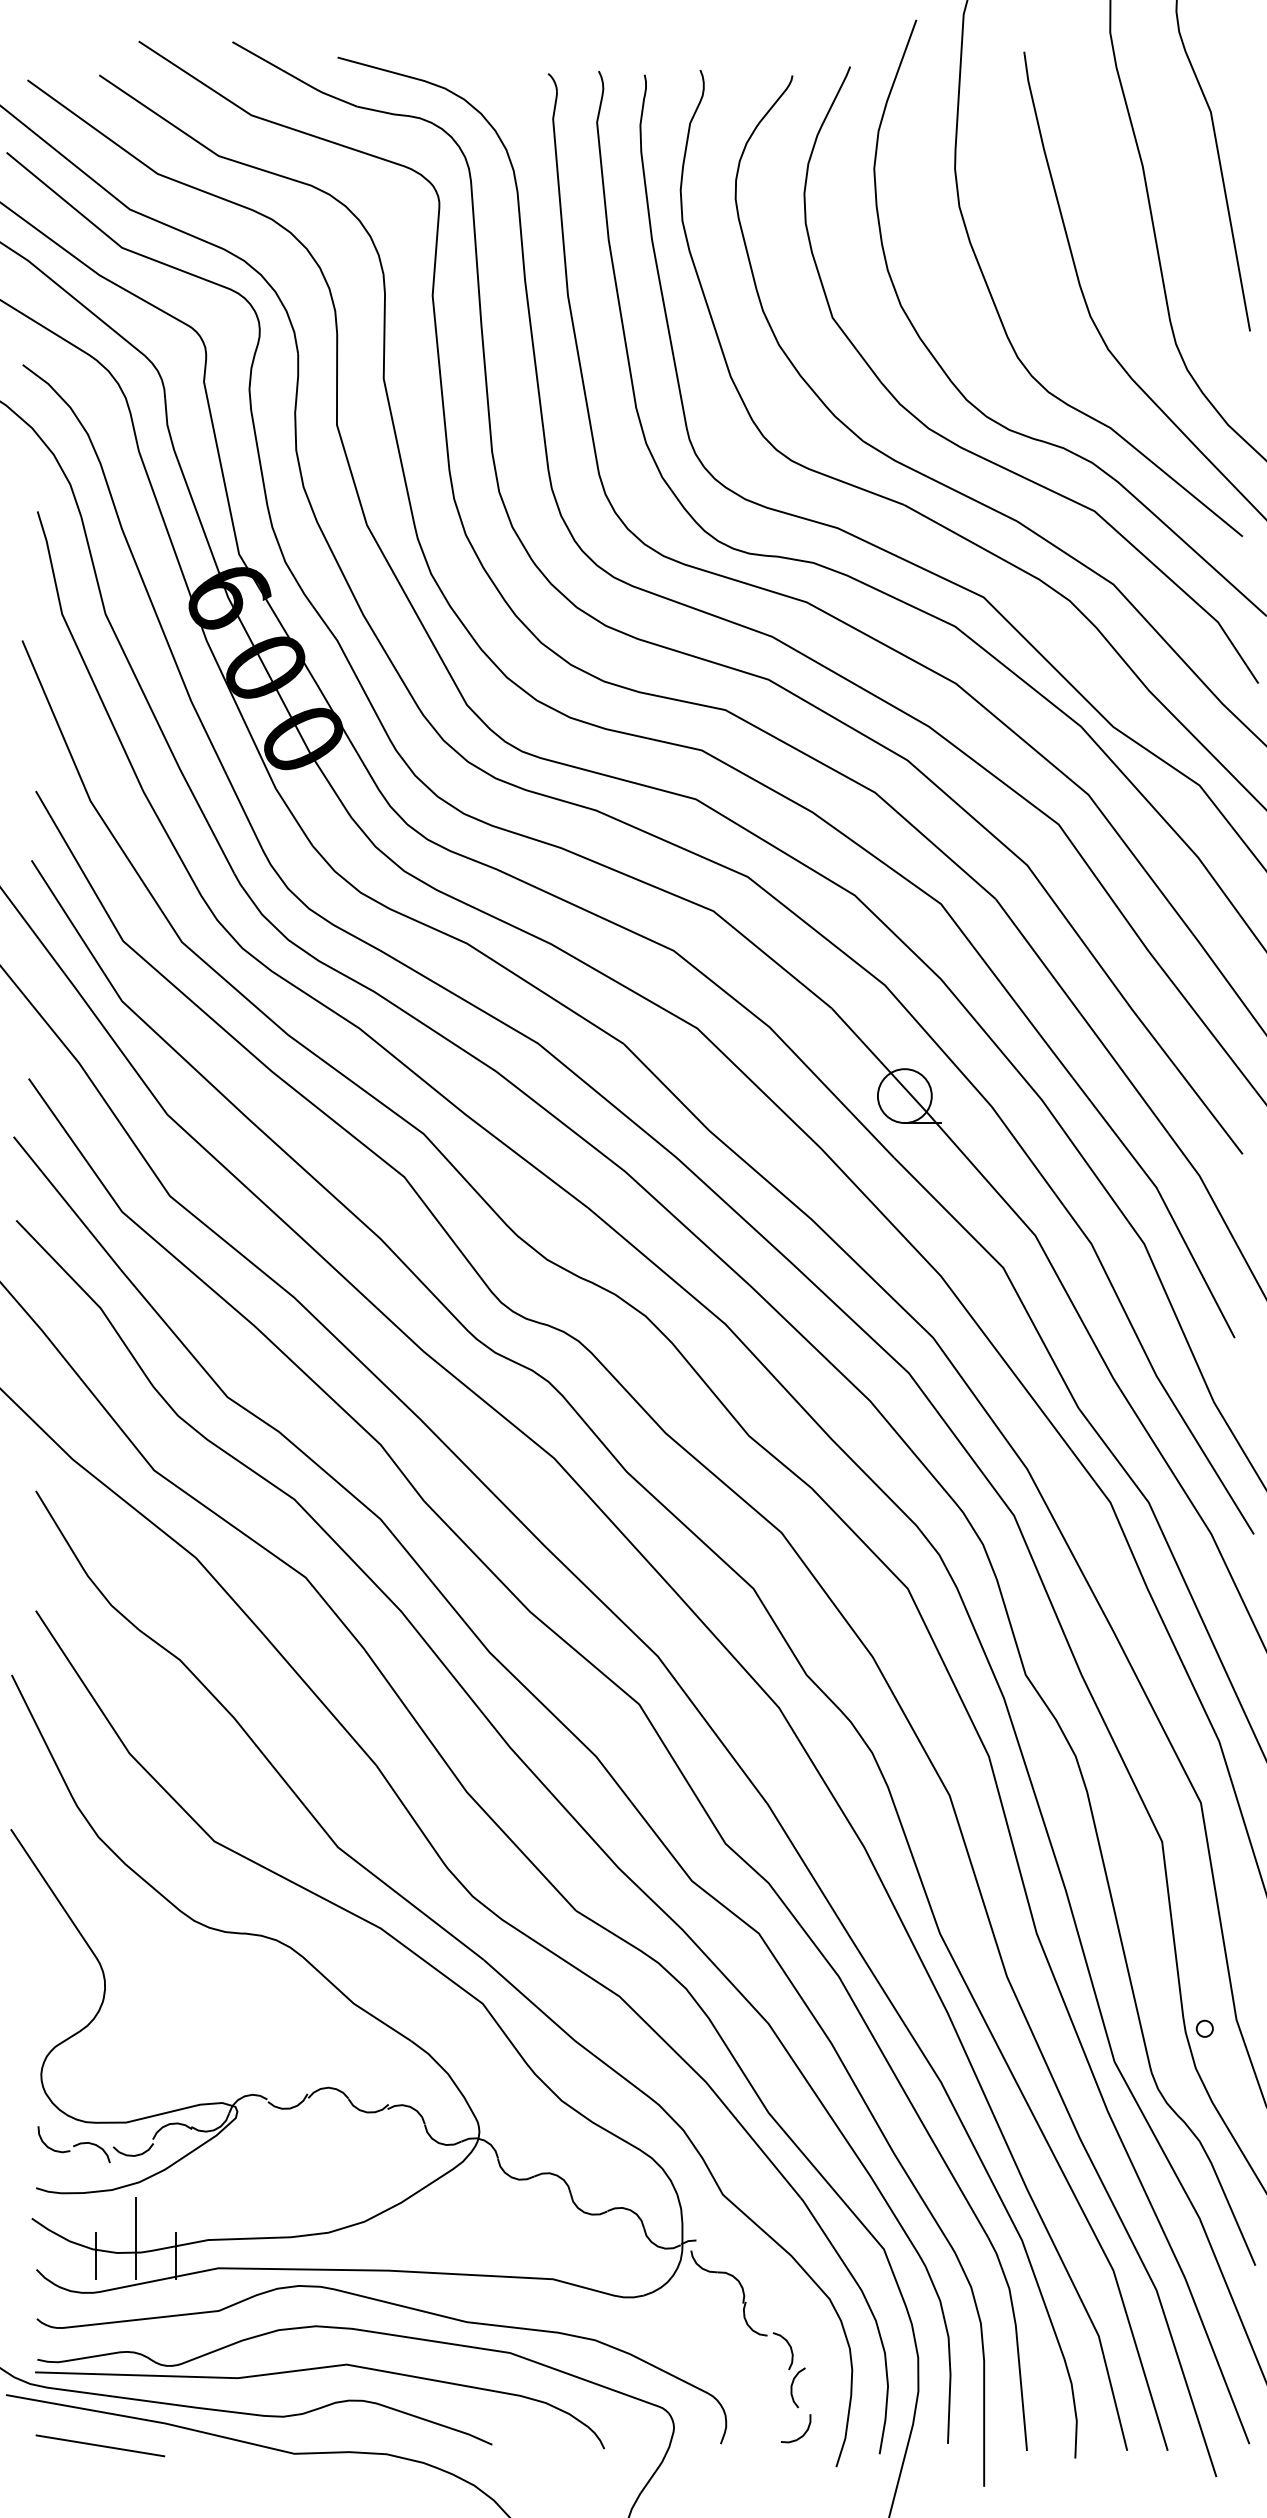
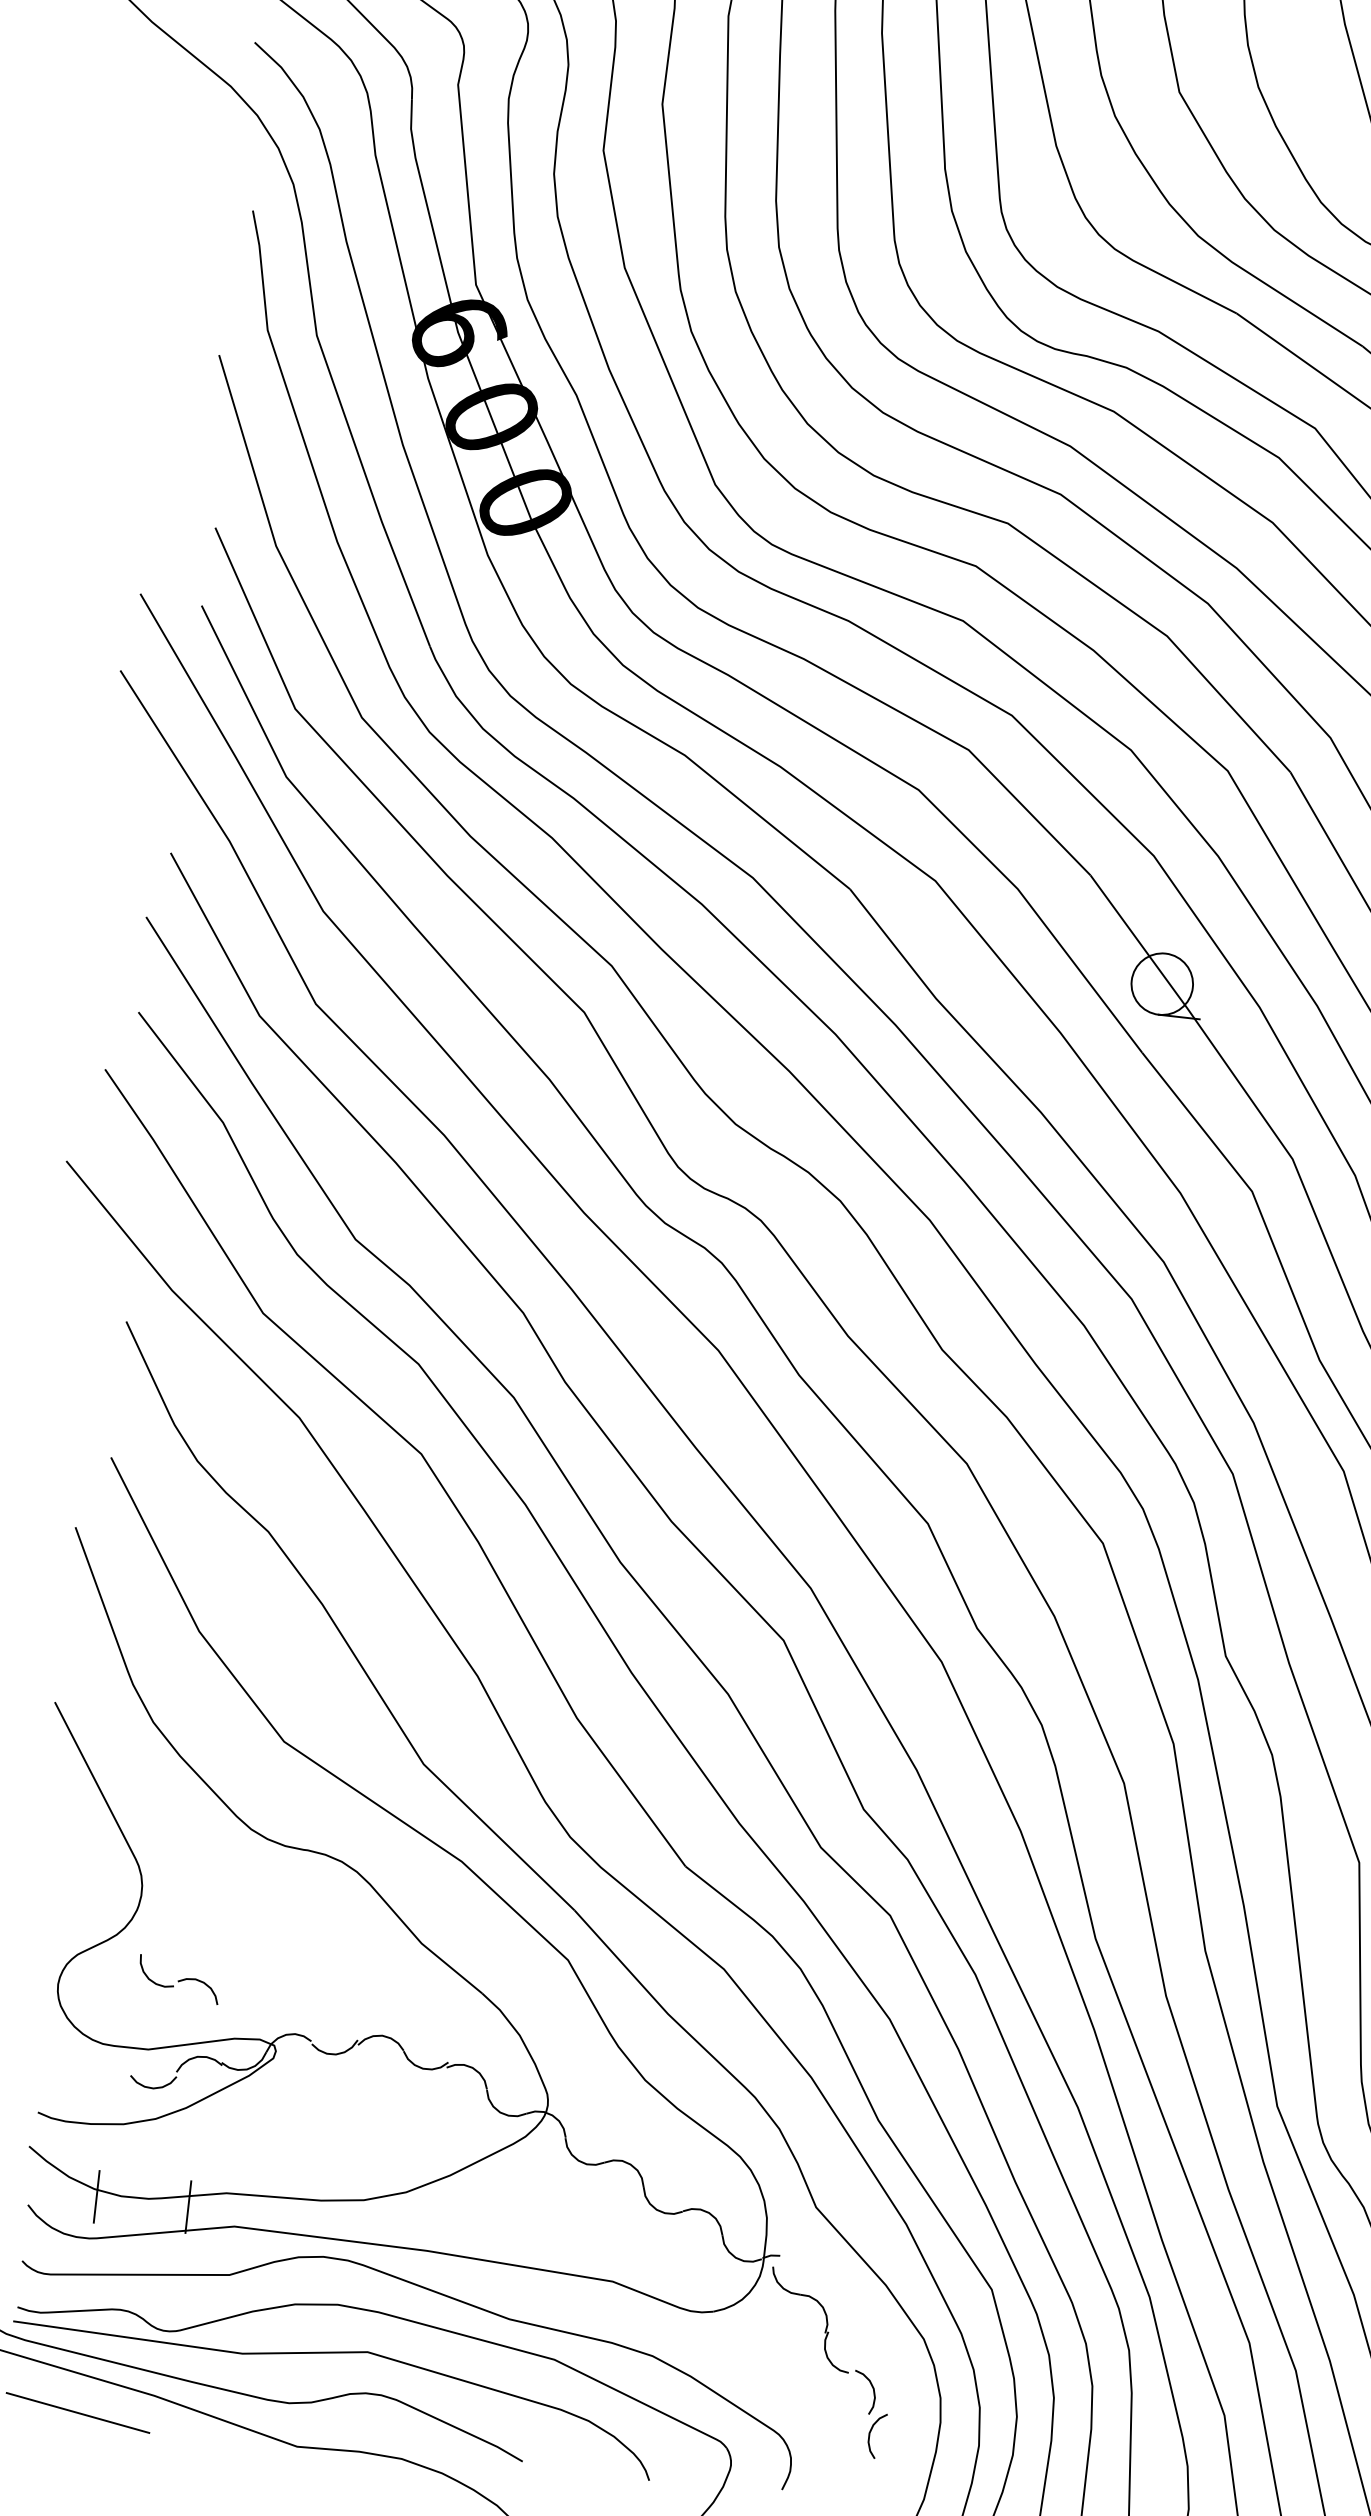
part: (73, 2144) -> (178, 1979), moved
line: (135, 2237) -> (144, 2181), removed
curve: (803, 2433) -> (877, 2488), removed

